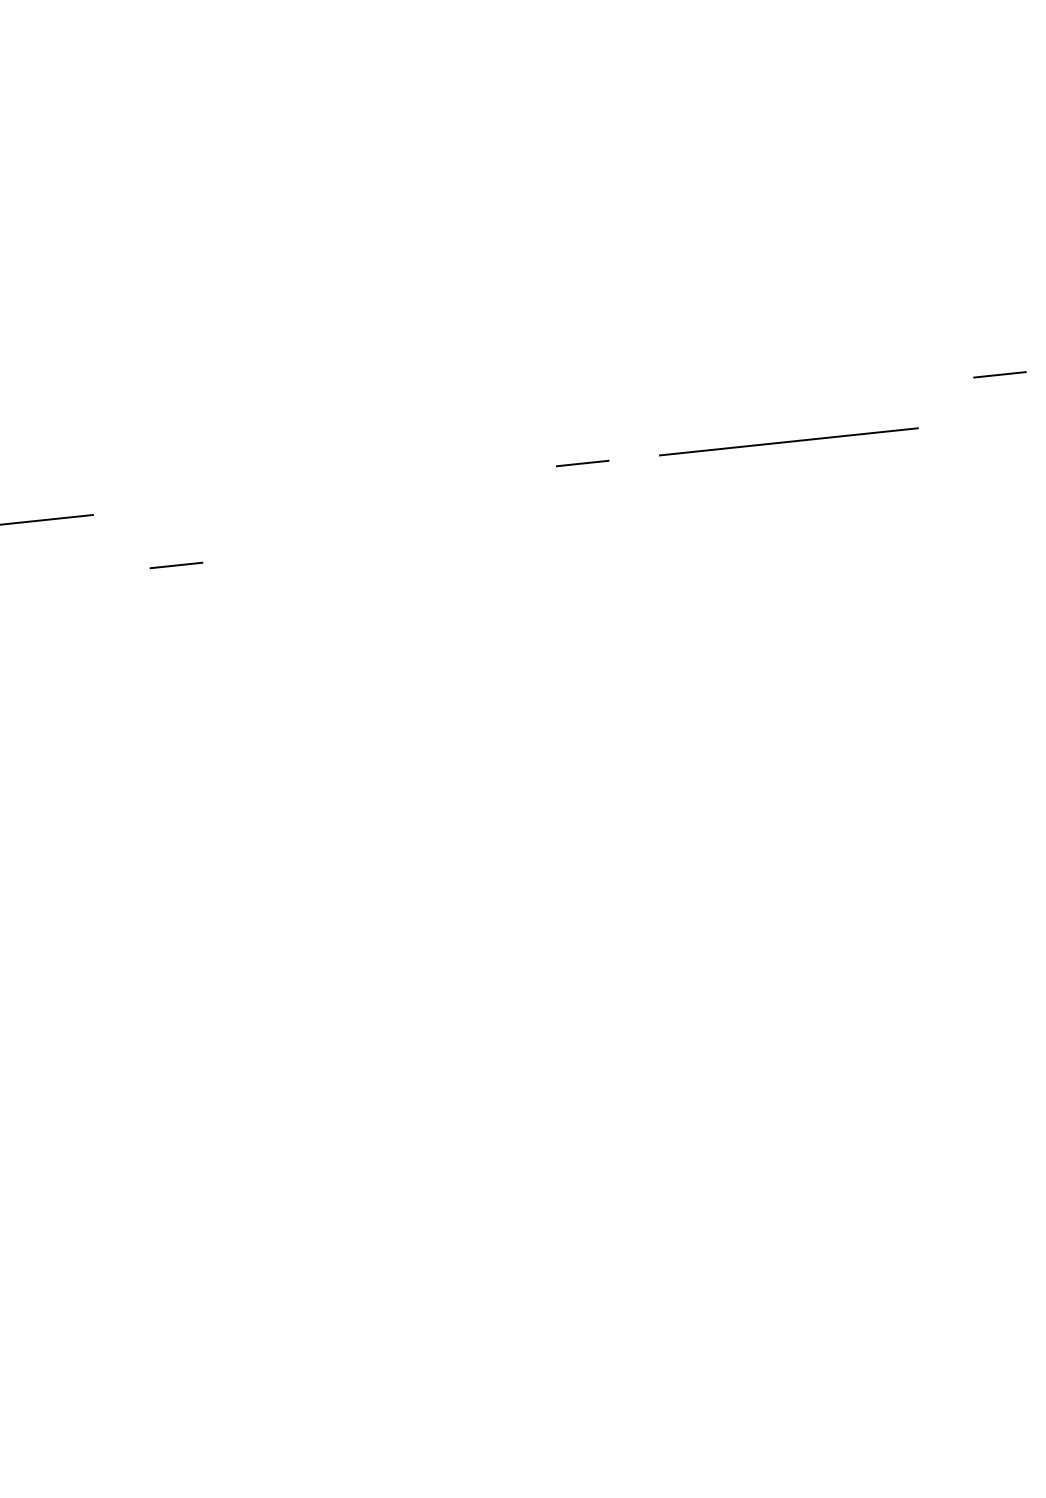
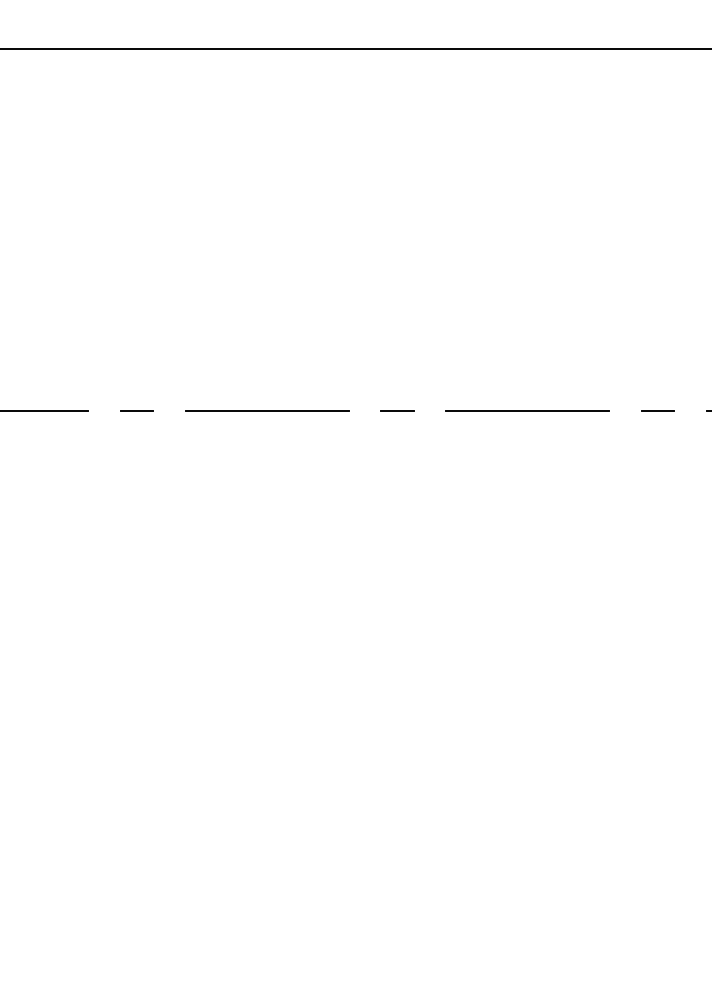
line: (999, 373) -> (657, 410), moved
line: (375, 485) -> (266, 411), added
line: (175, 563) -> (136, 410), moved

